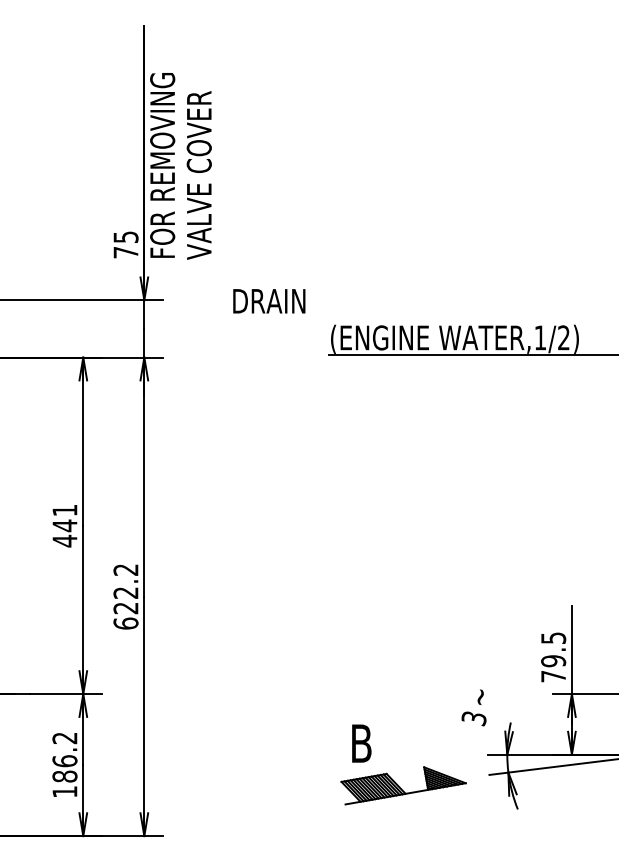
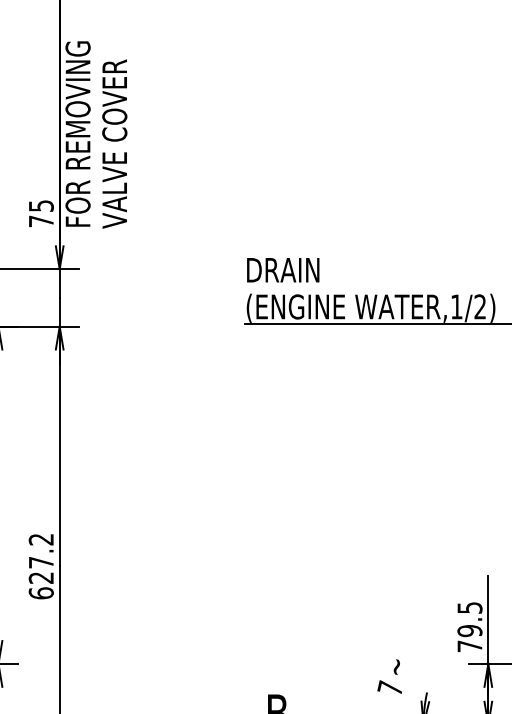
text: (269, 301) -> (283, 270), moved
text: (125, 592) -> (40, 562), 622.2 -> 627.2
text: (473, 718) -> (389, 688), 3 -> 7

